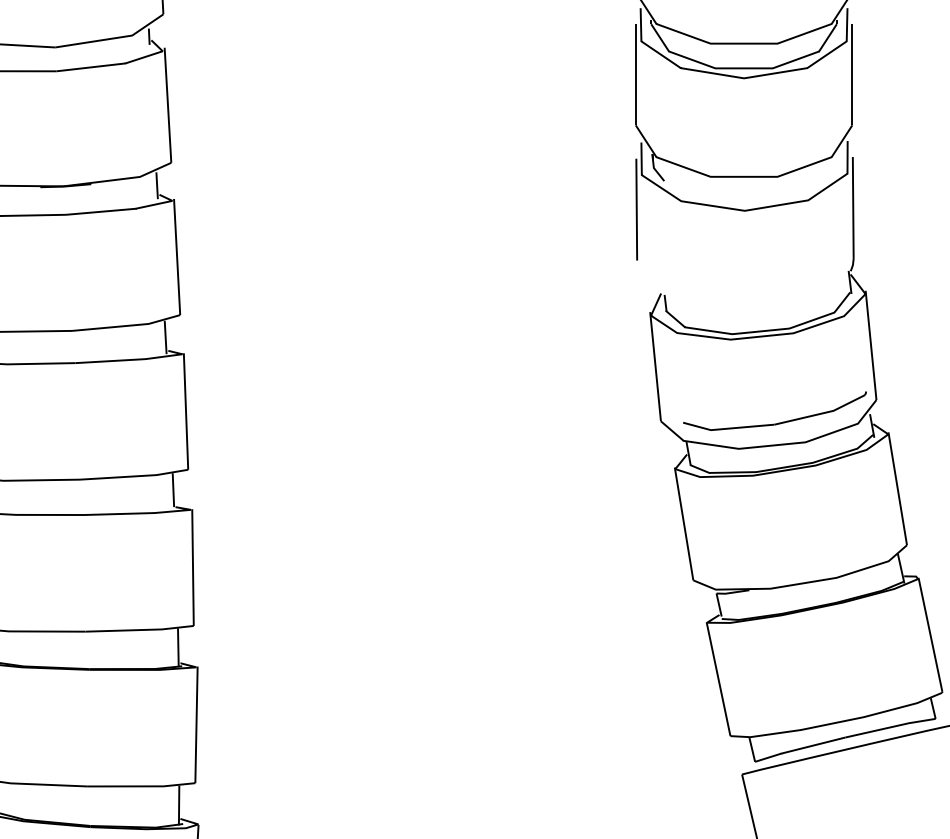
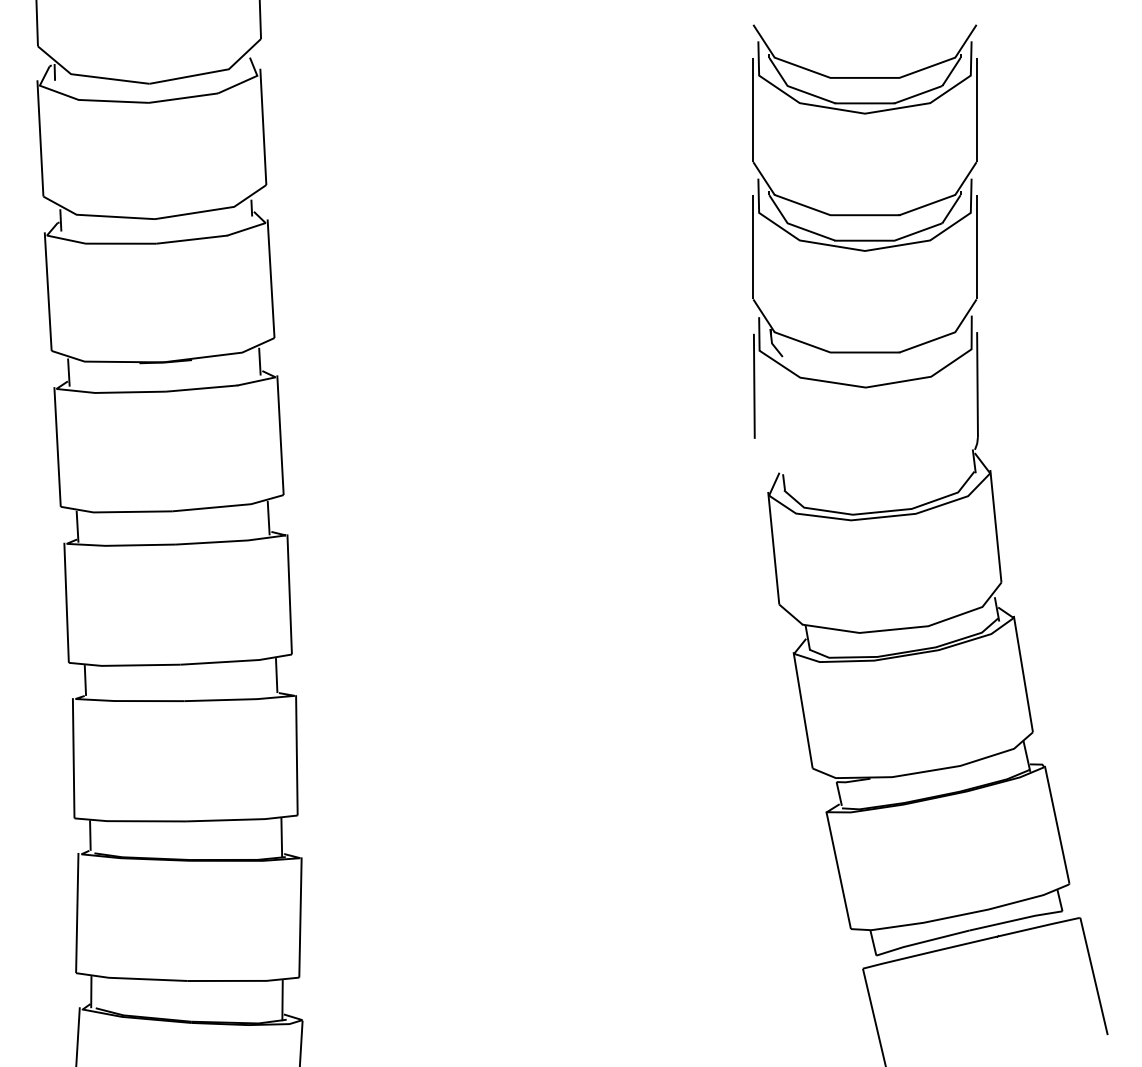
part: (779, 422) -> (901, 605), removed

